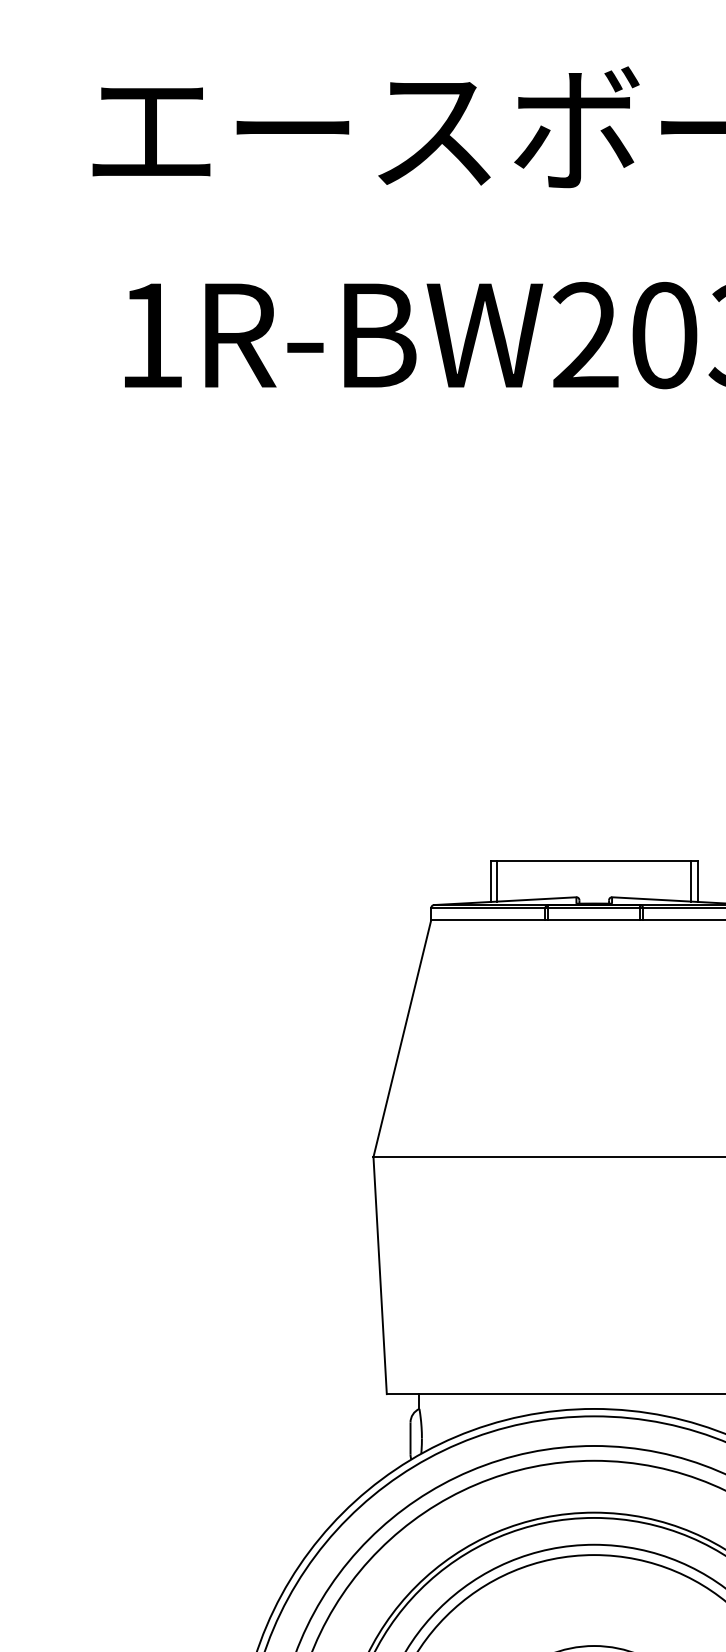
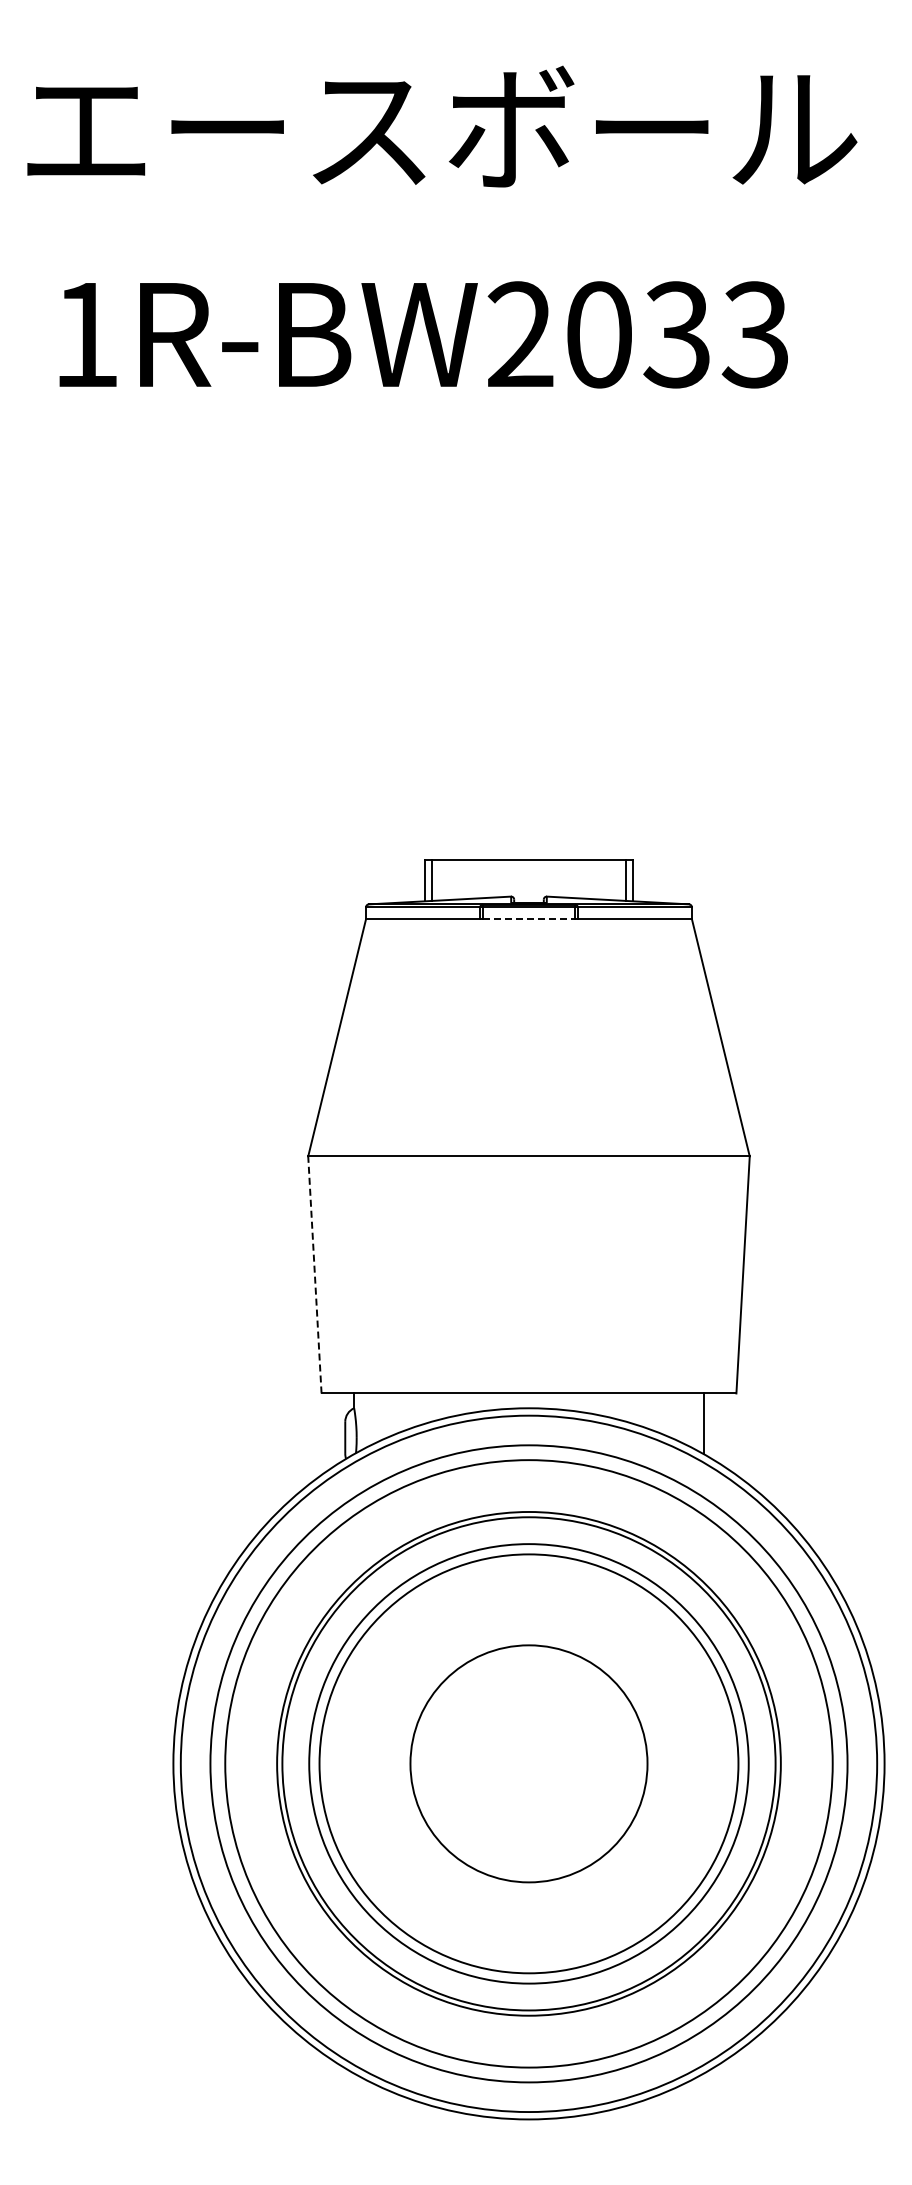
line: (593, 920) -> (528, 919), solid -> dashed
line: (379, 1275) -> (314, 1274), solid -> dashed

